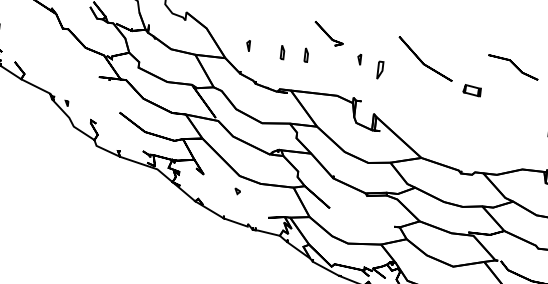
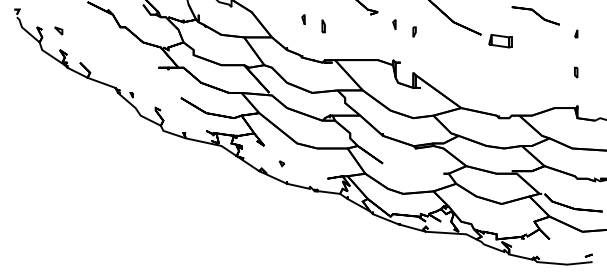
part: (248, 45) -> (303, 19), moved
part: (306, 55) -> (345, 26), removed
part: (380, 69) -> (414, 31), size x0.62
part: (472, 90) -> (500, 41), size x1.43
part: (237, 191) -> (281, 163), moved

